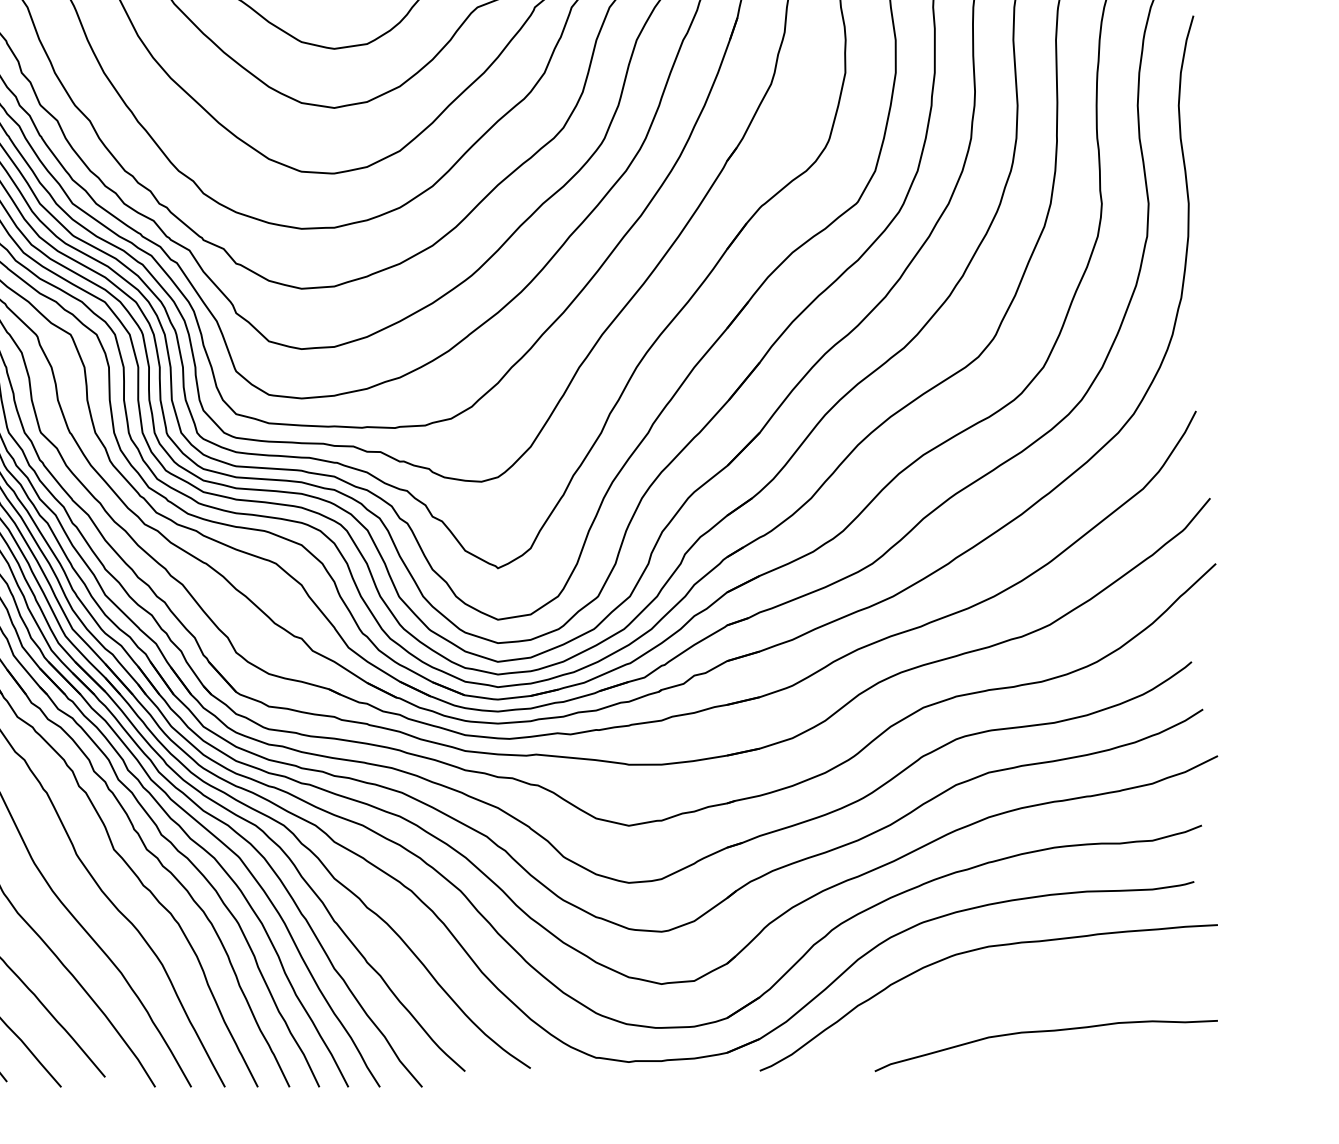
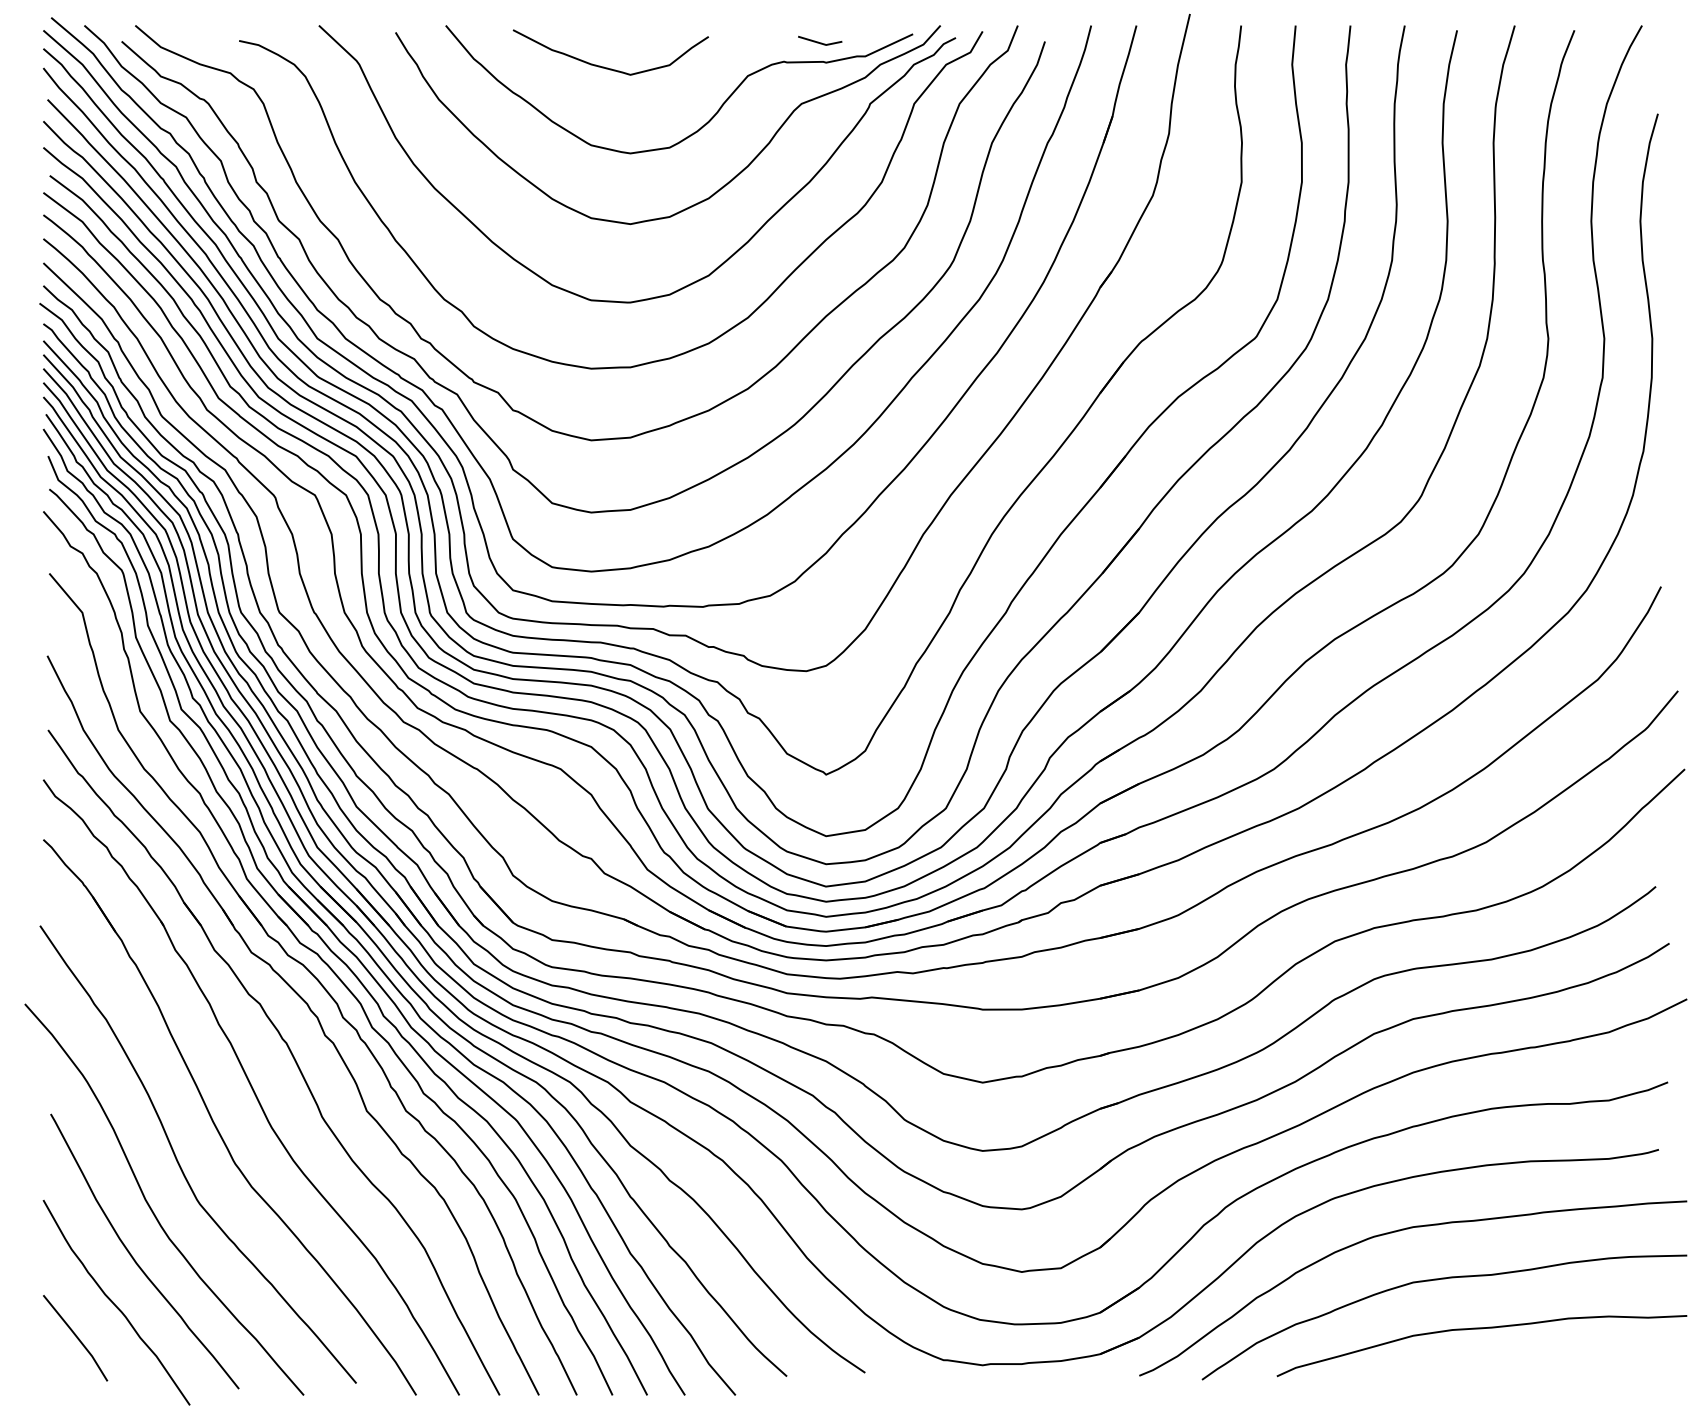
curve: (1009, 991) -> (1438, 1280), added

